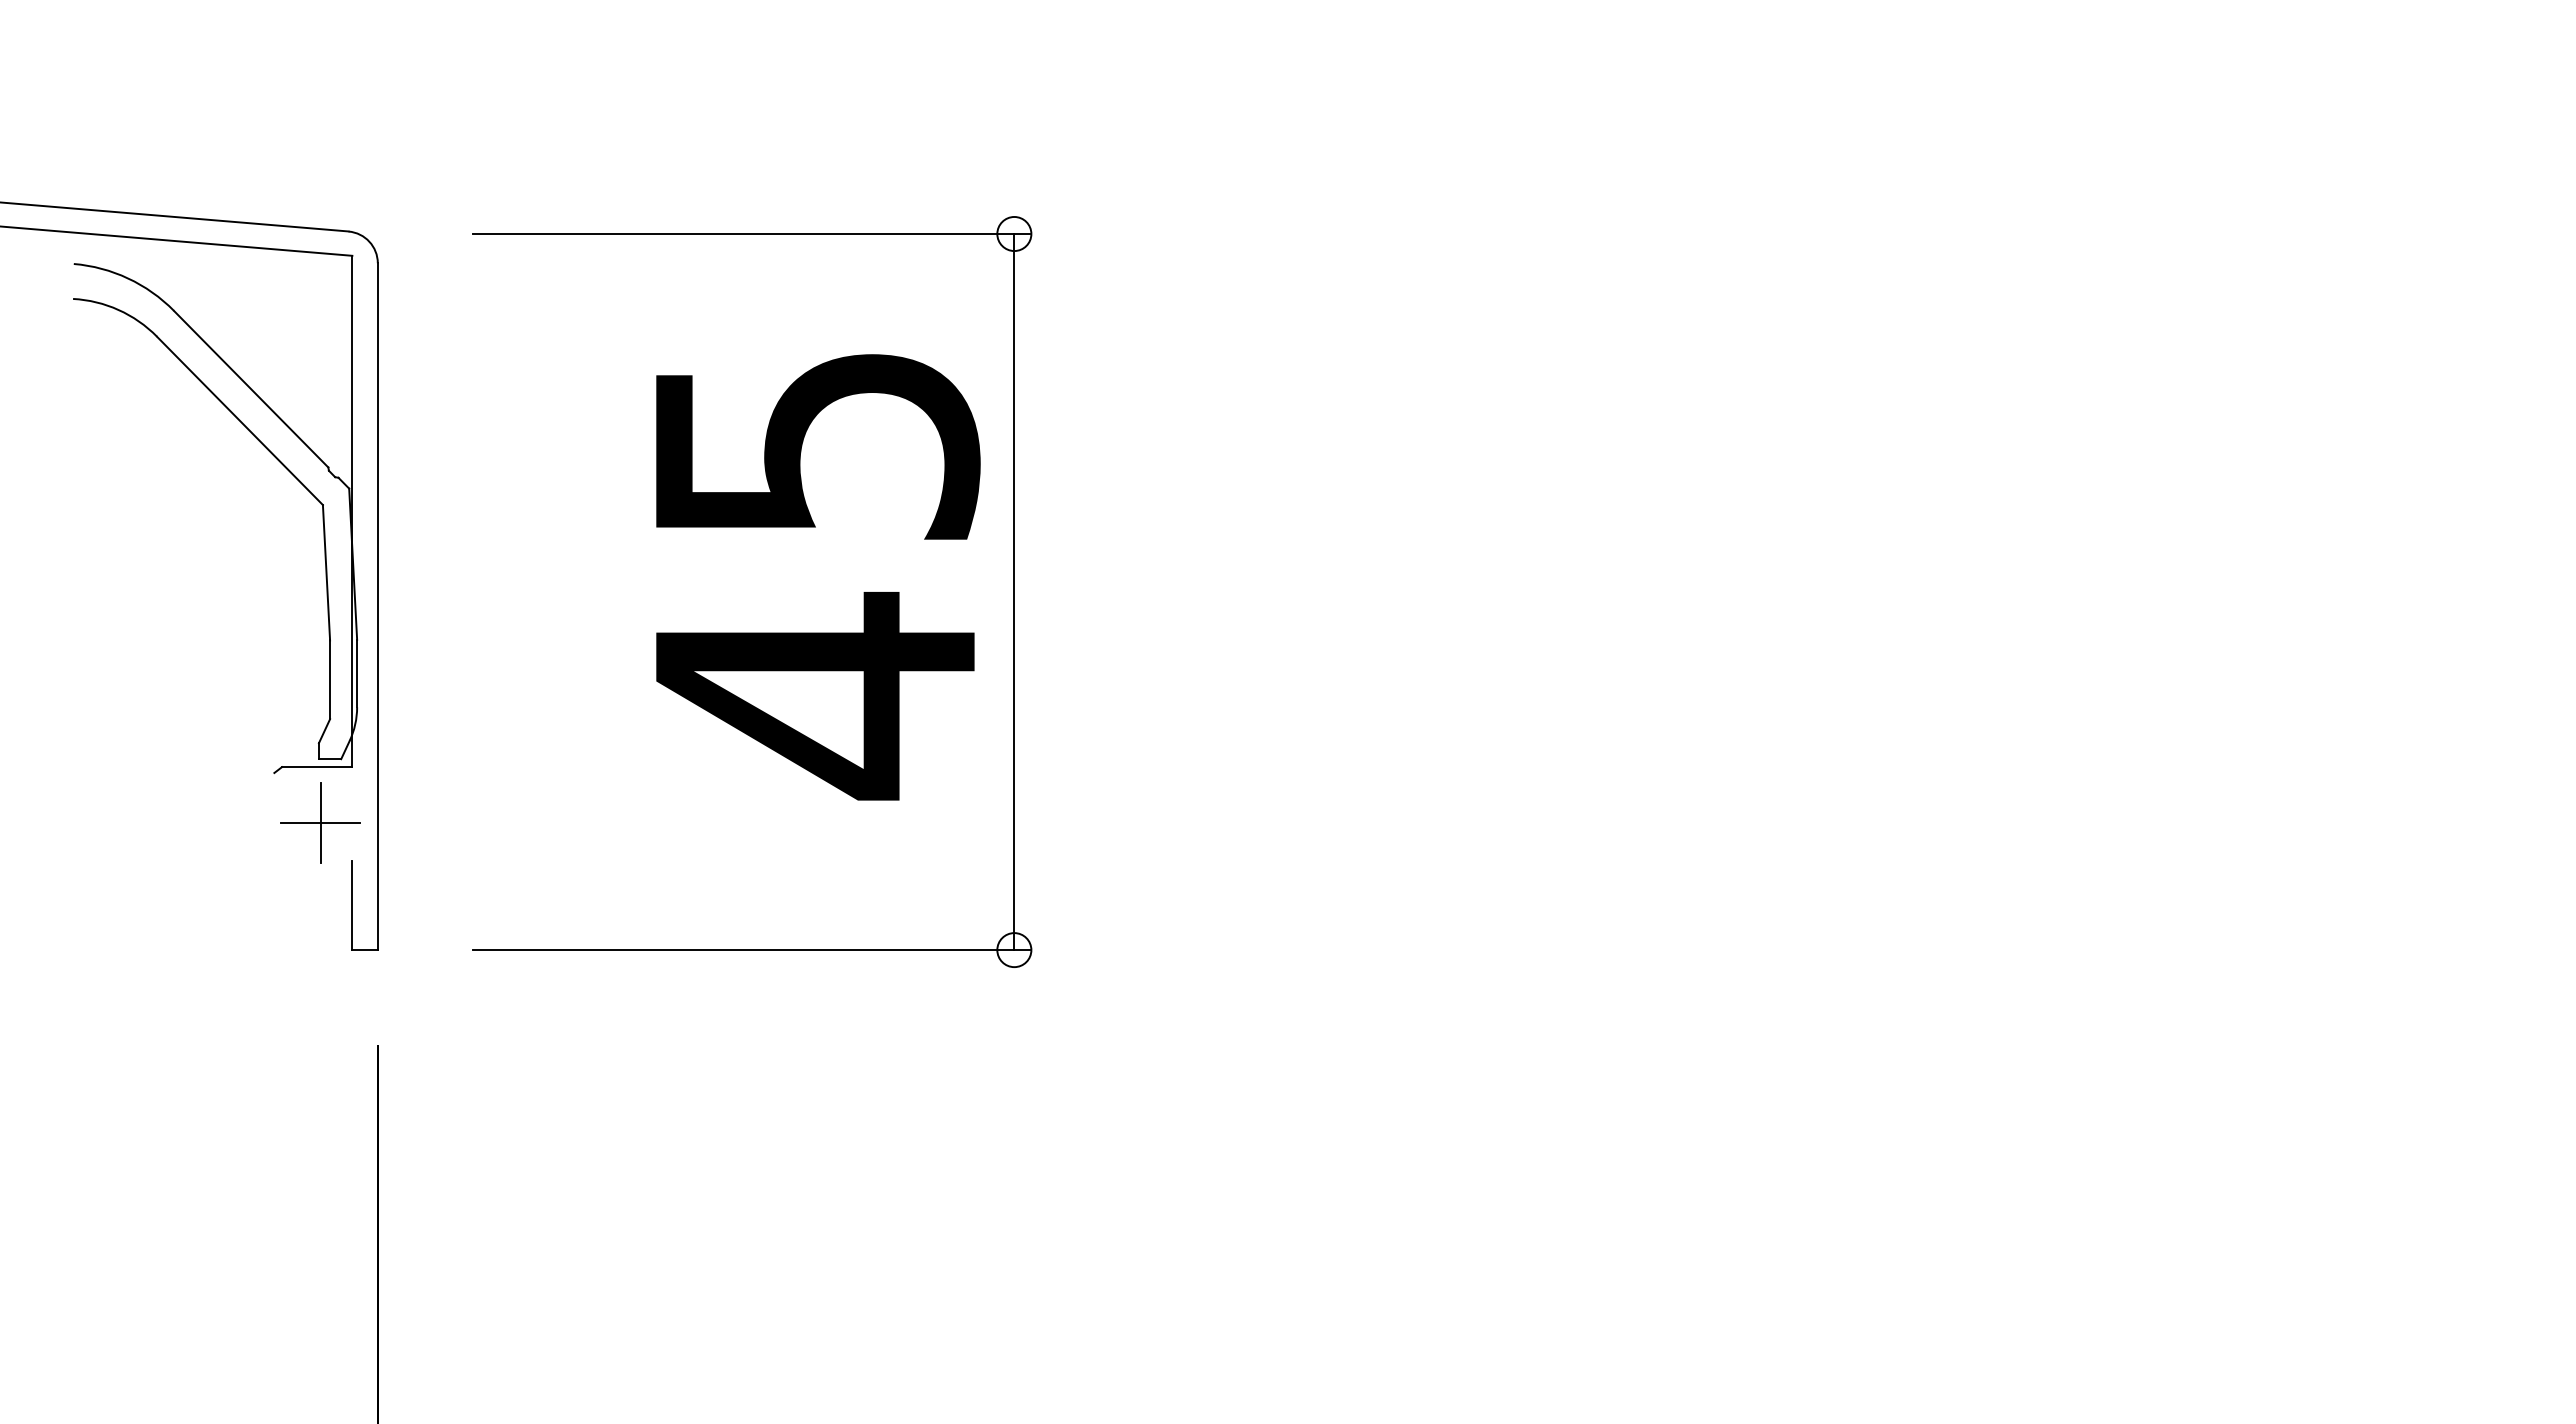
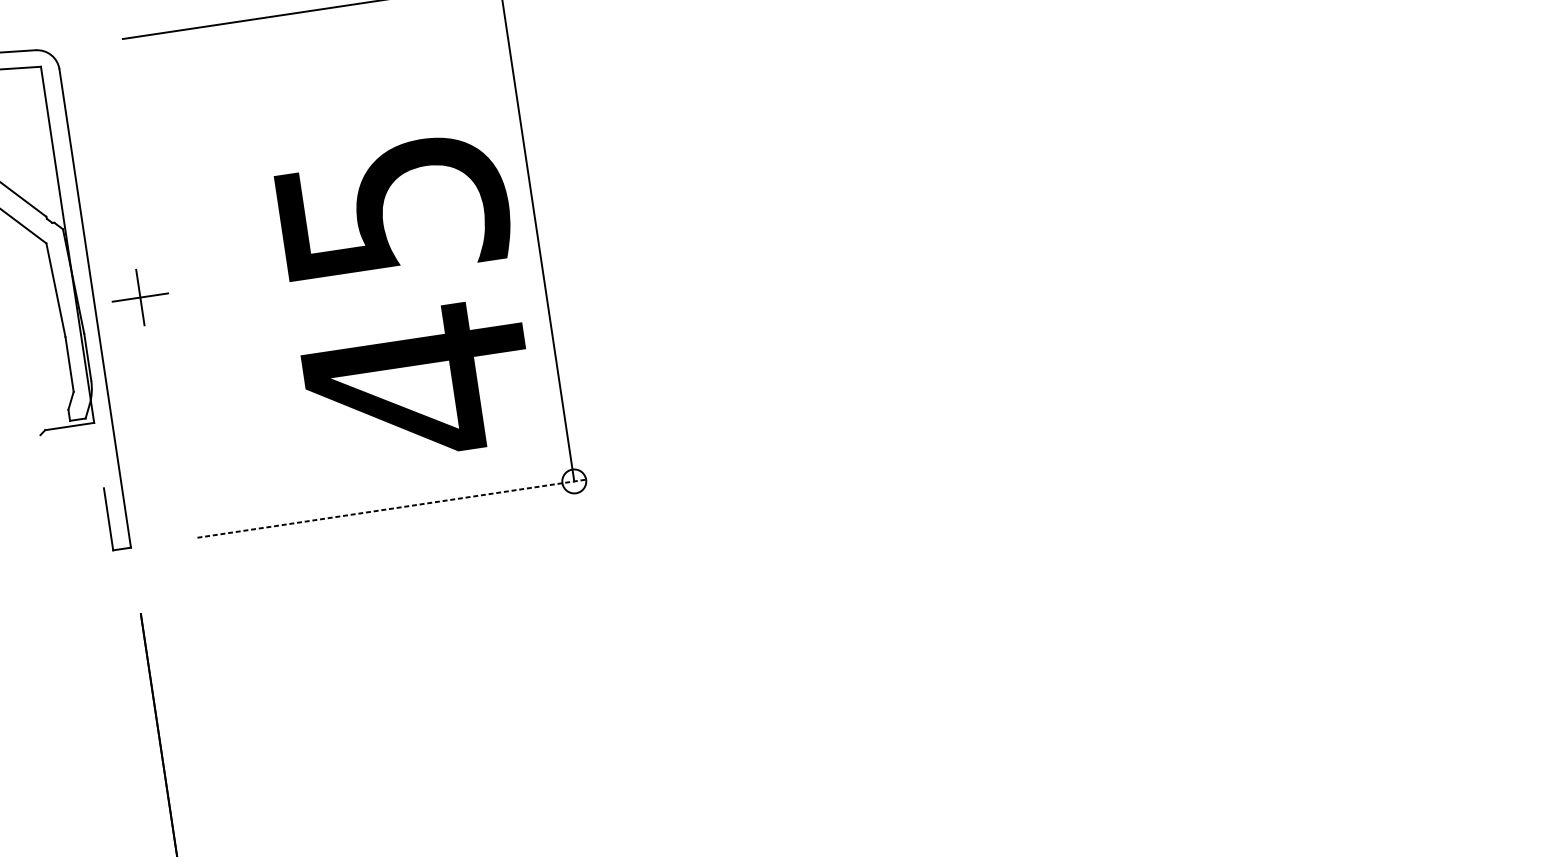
text: (818, 577) -> (407, 300), moved
part: (320, 822) -> (140, 297), moved
line: (752, 950) -> (391, 508), solid -> dashed

